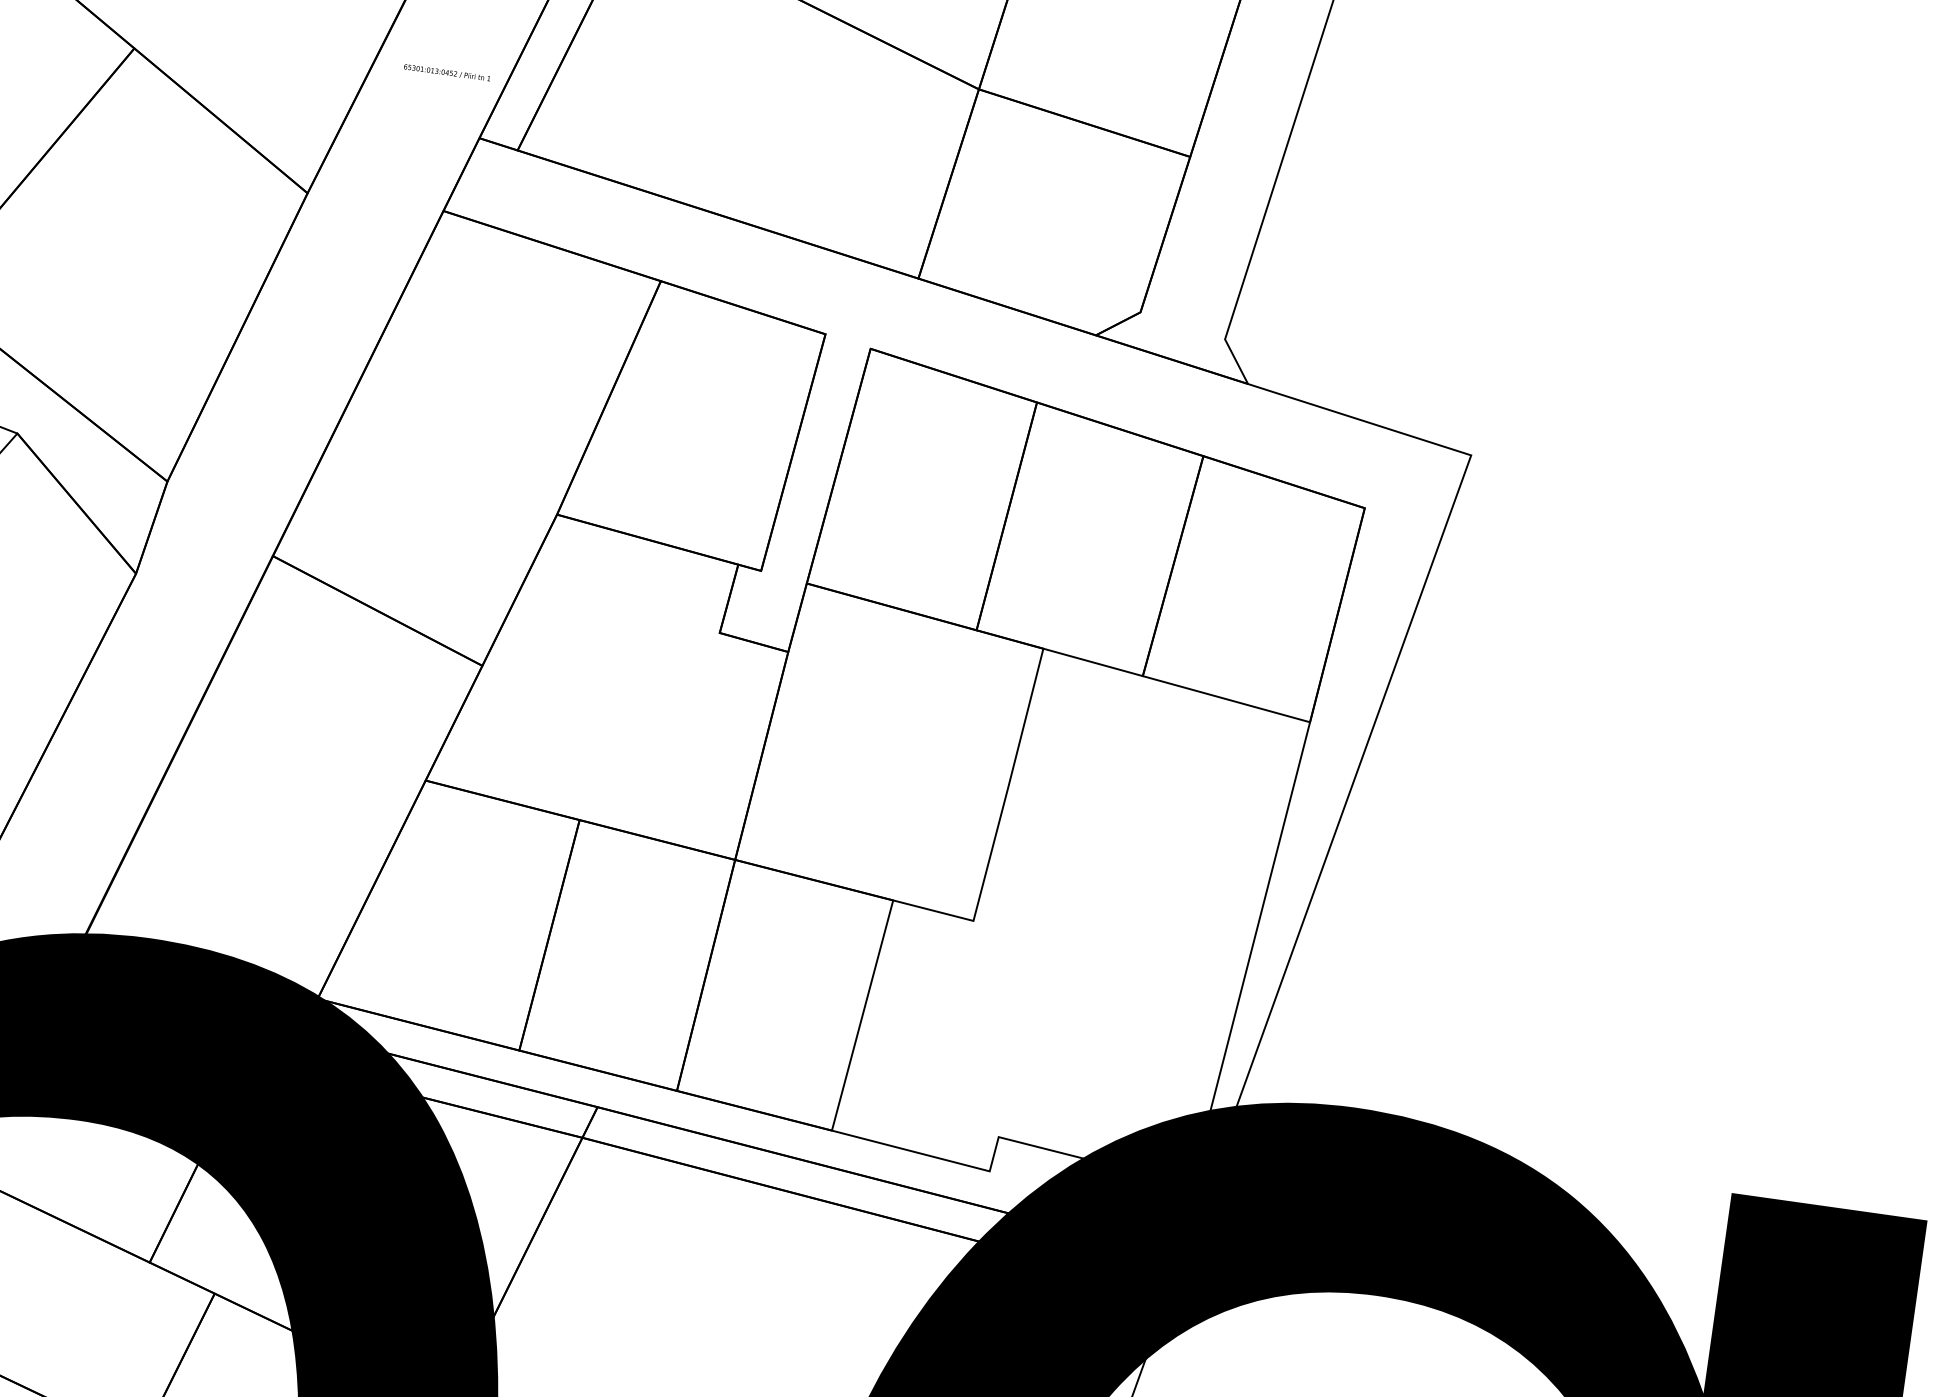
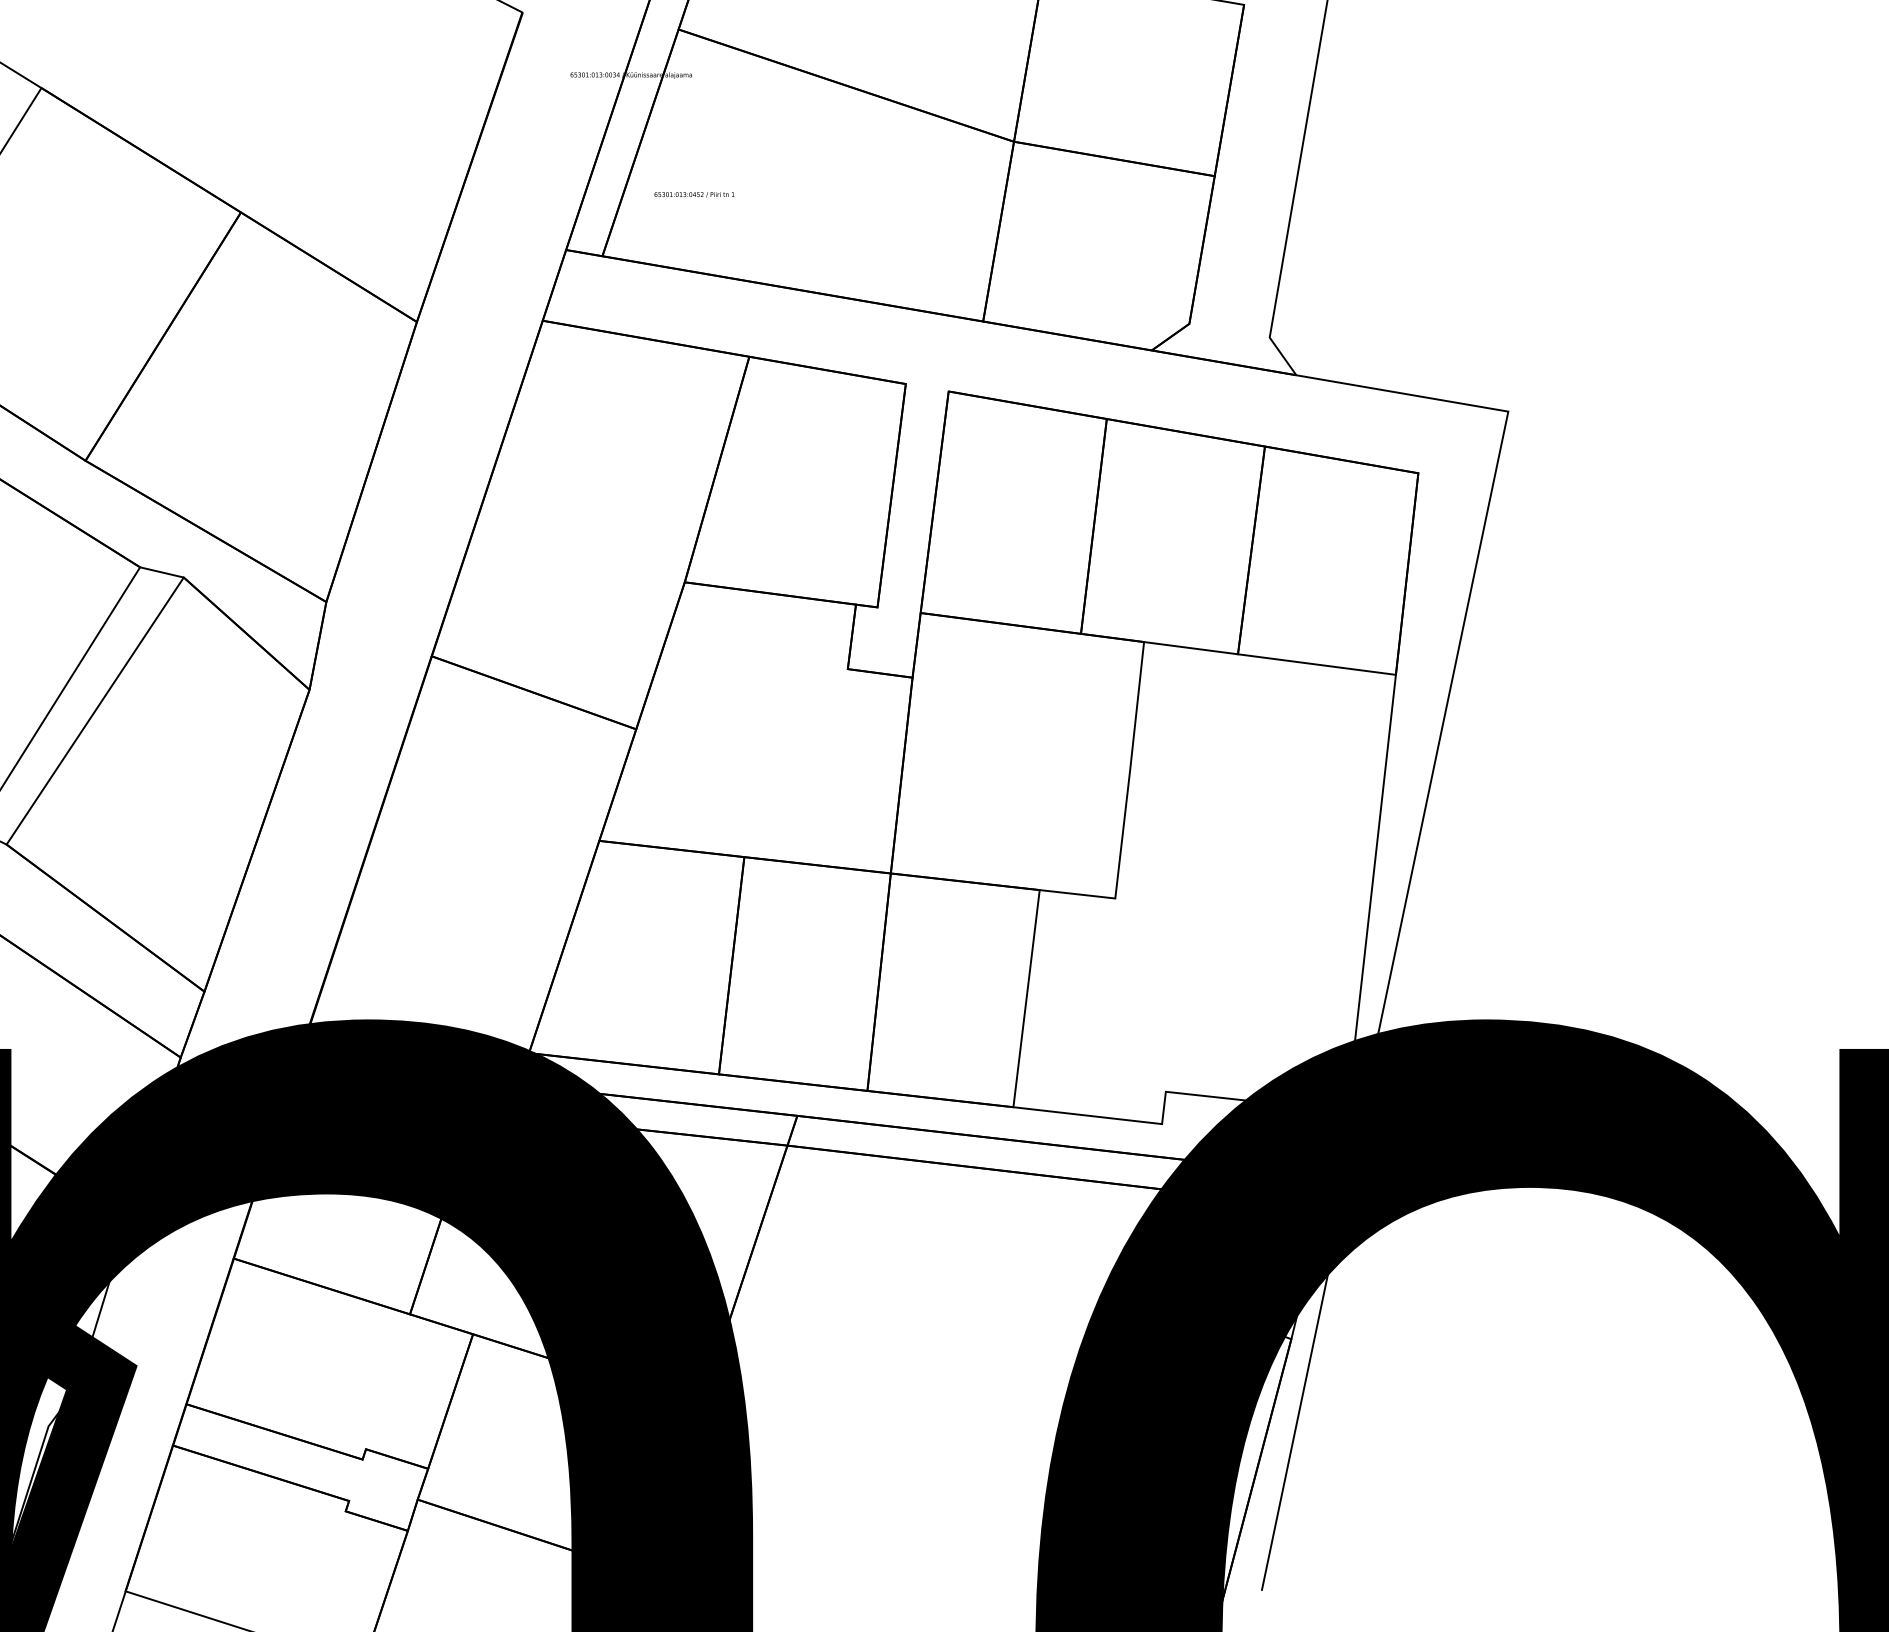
text: (447, 72) -> (694, 194), moved

